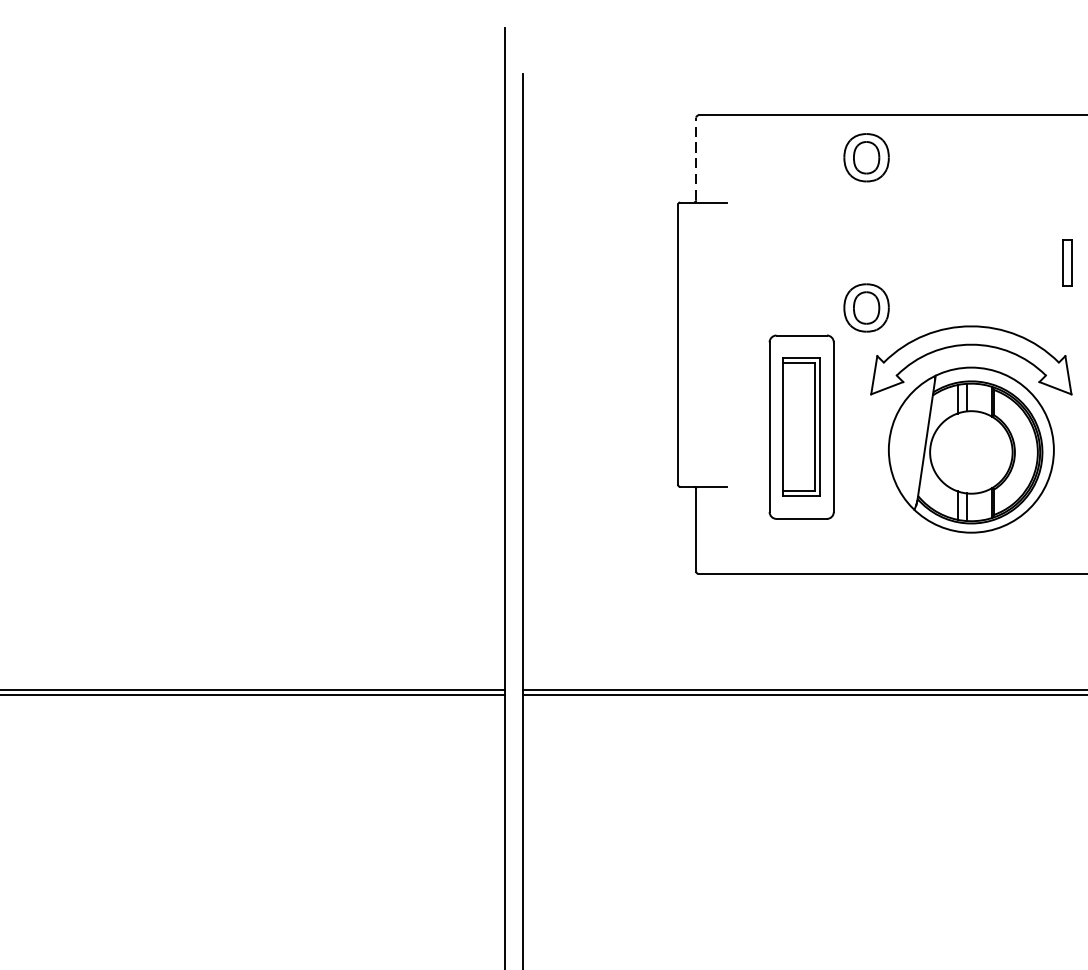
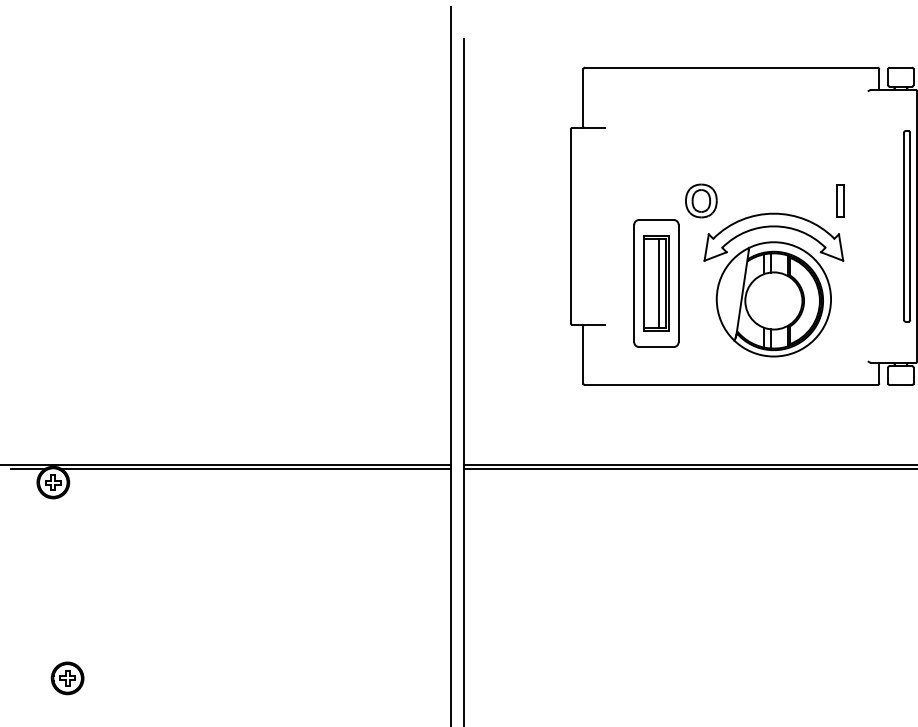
part: (866, 157) -> (701, 96), removed
line: (696, 158) -> (583, 97), dashed -> solid
part: (1067, 262) -> (840, 200), moved
line: (804, 427) -> (658, 283), added

